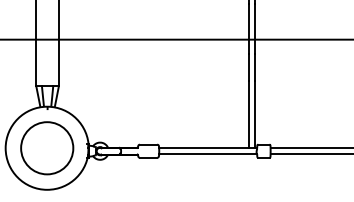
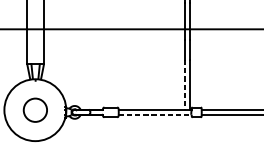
line: (248, 114) -> (185, 85), solid -> dashed
circle: (47, 148) -> (35, 110), size x0.6
line: (208, 154) -> (155, 114), solid -> dashed

